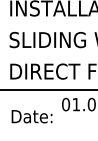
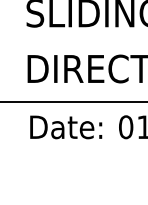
text: (31, 116) -> (65, 127), moved

